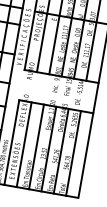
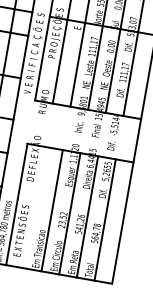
line: (23, 144) -> (33, 207), removed

